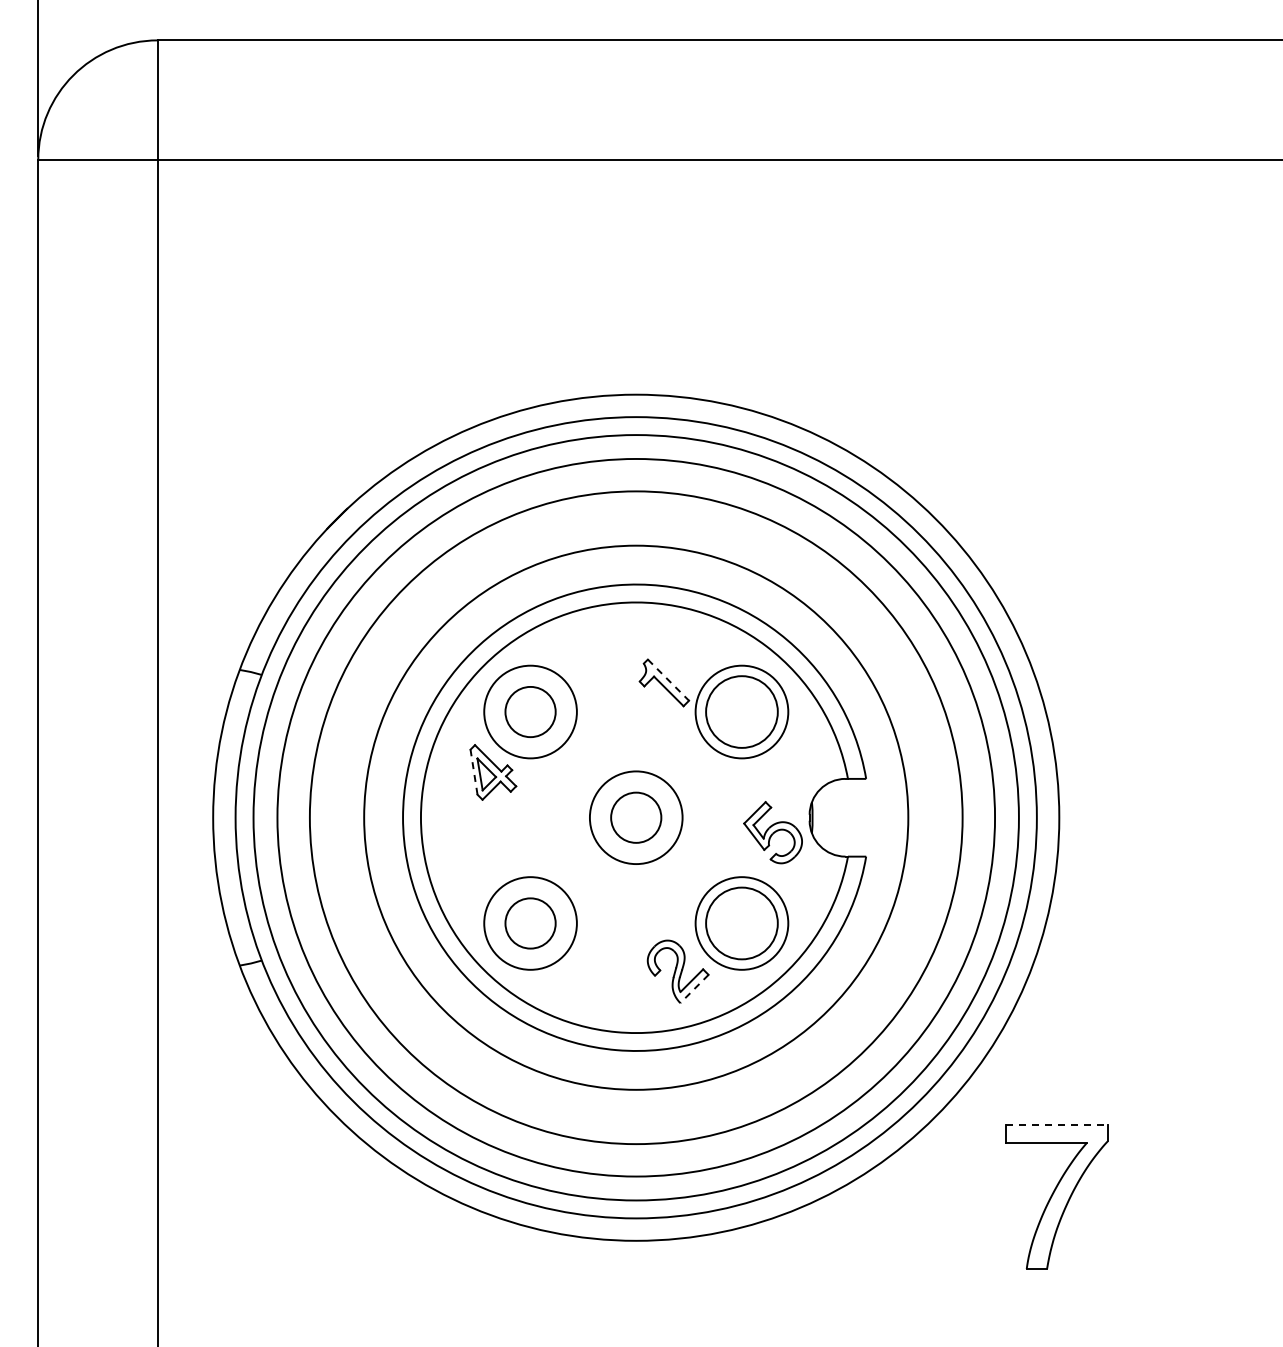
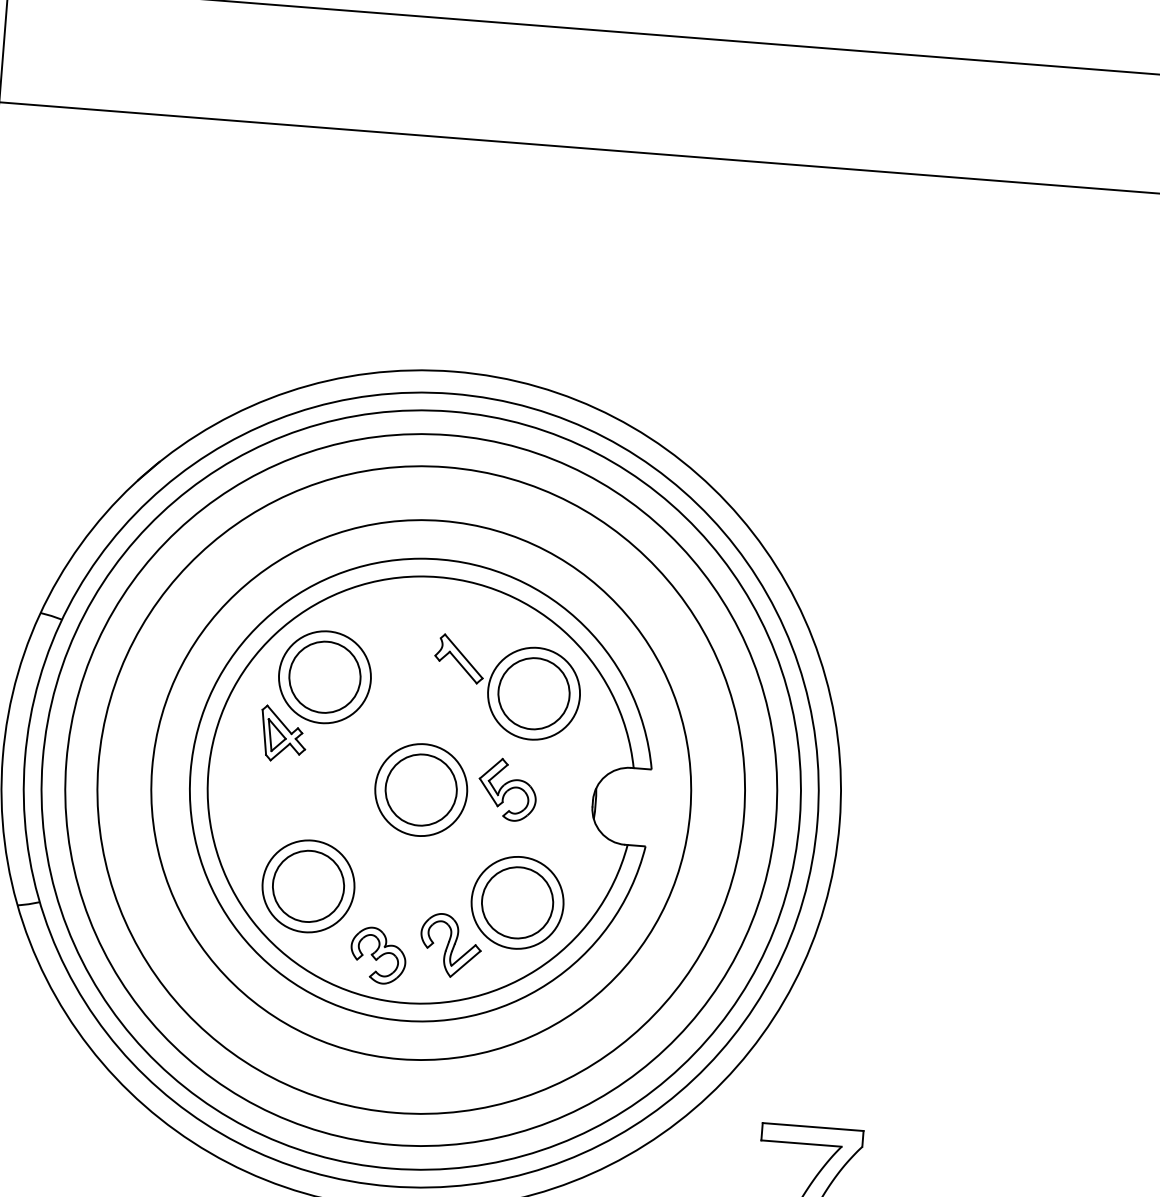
line: (668, 680) -> (463, 656), dashed -> solid
circle: (530, 711) -> (324, 676), size x1.43
line: (474, 772) -> (264, 732), dashed -> solid
circle: (636, 817) -> (421, 789), size x1.43
part: (772, 832) -> (507, 789), moved
circle: (530, 923) -> (308, 886), size x1.43
part: (605, 987) -> (377, 955), added
line: (694, 989) -> (465, 964), dashed -> solid
line: (1056, 1125) -> (812, 1127), dashed -> solid

